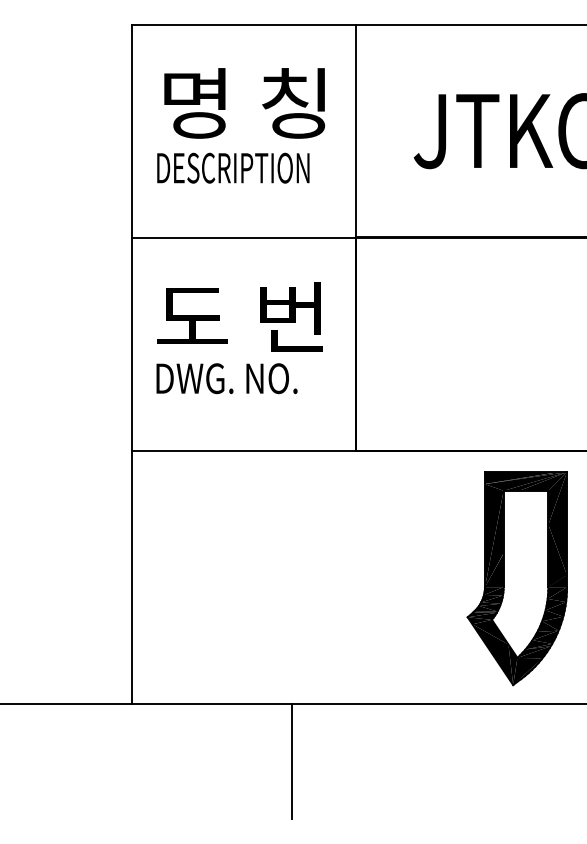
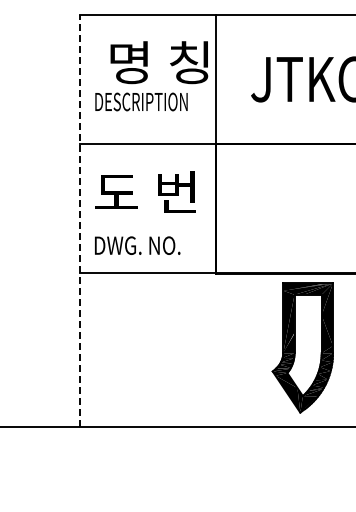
text: (244, 103) -> (159, 62), moved
line: (131, 365) -> (79, 221), solid -> dashed
text: (226, 378) -> (137, 245), moved
part: (516, 577) -> (302, 347), moved
line: (292, 760) -> (177, 461), removed

